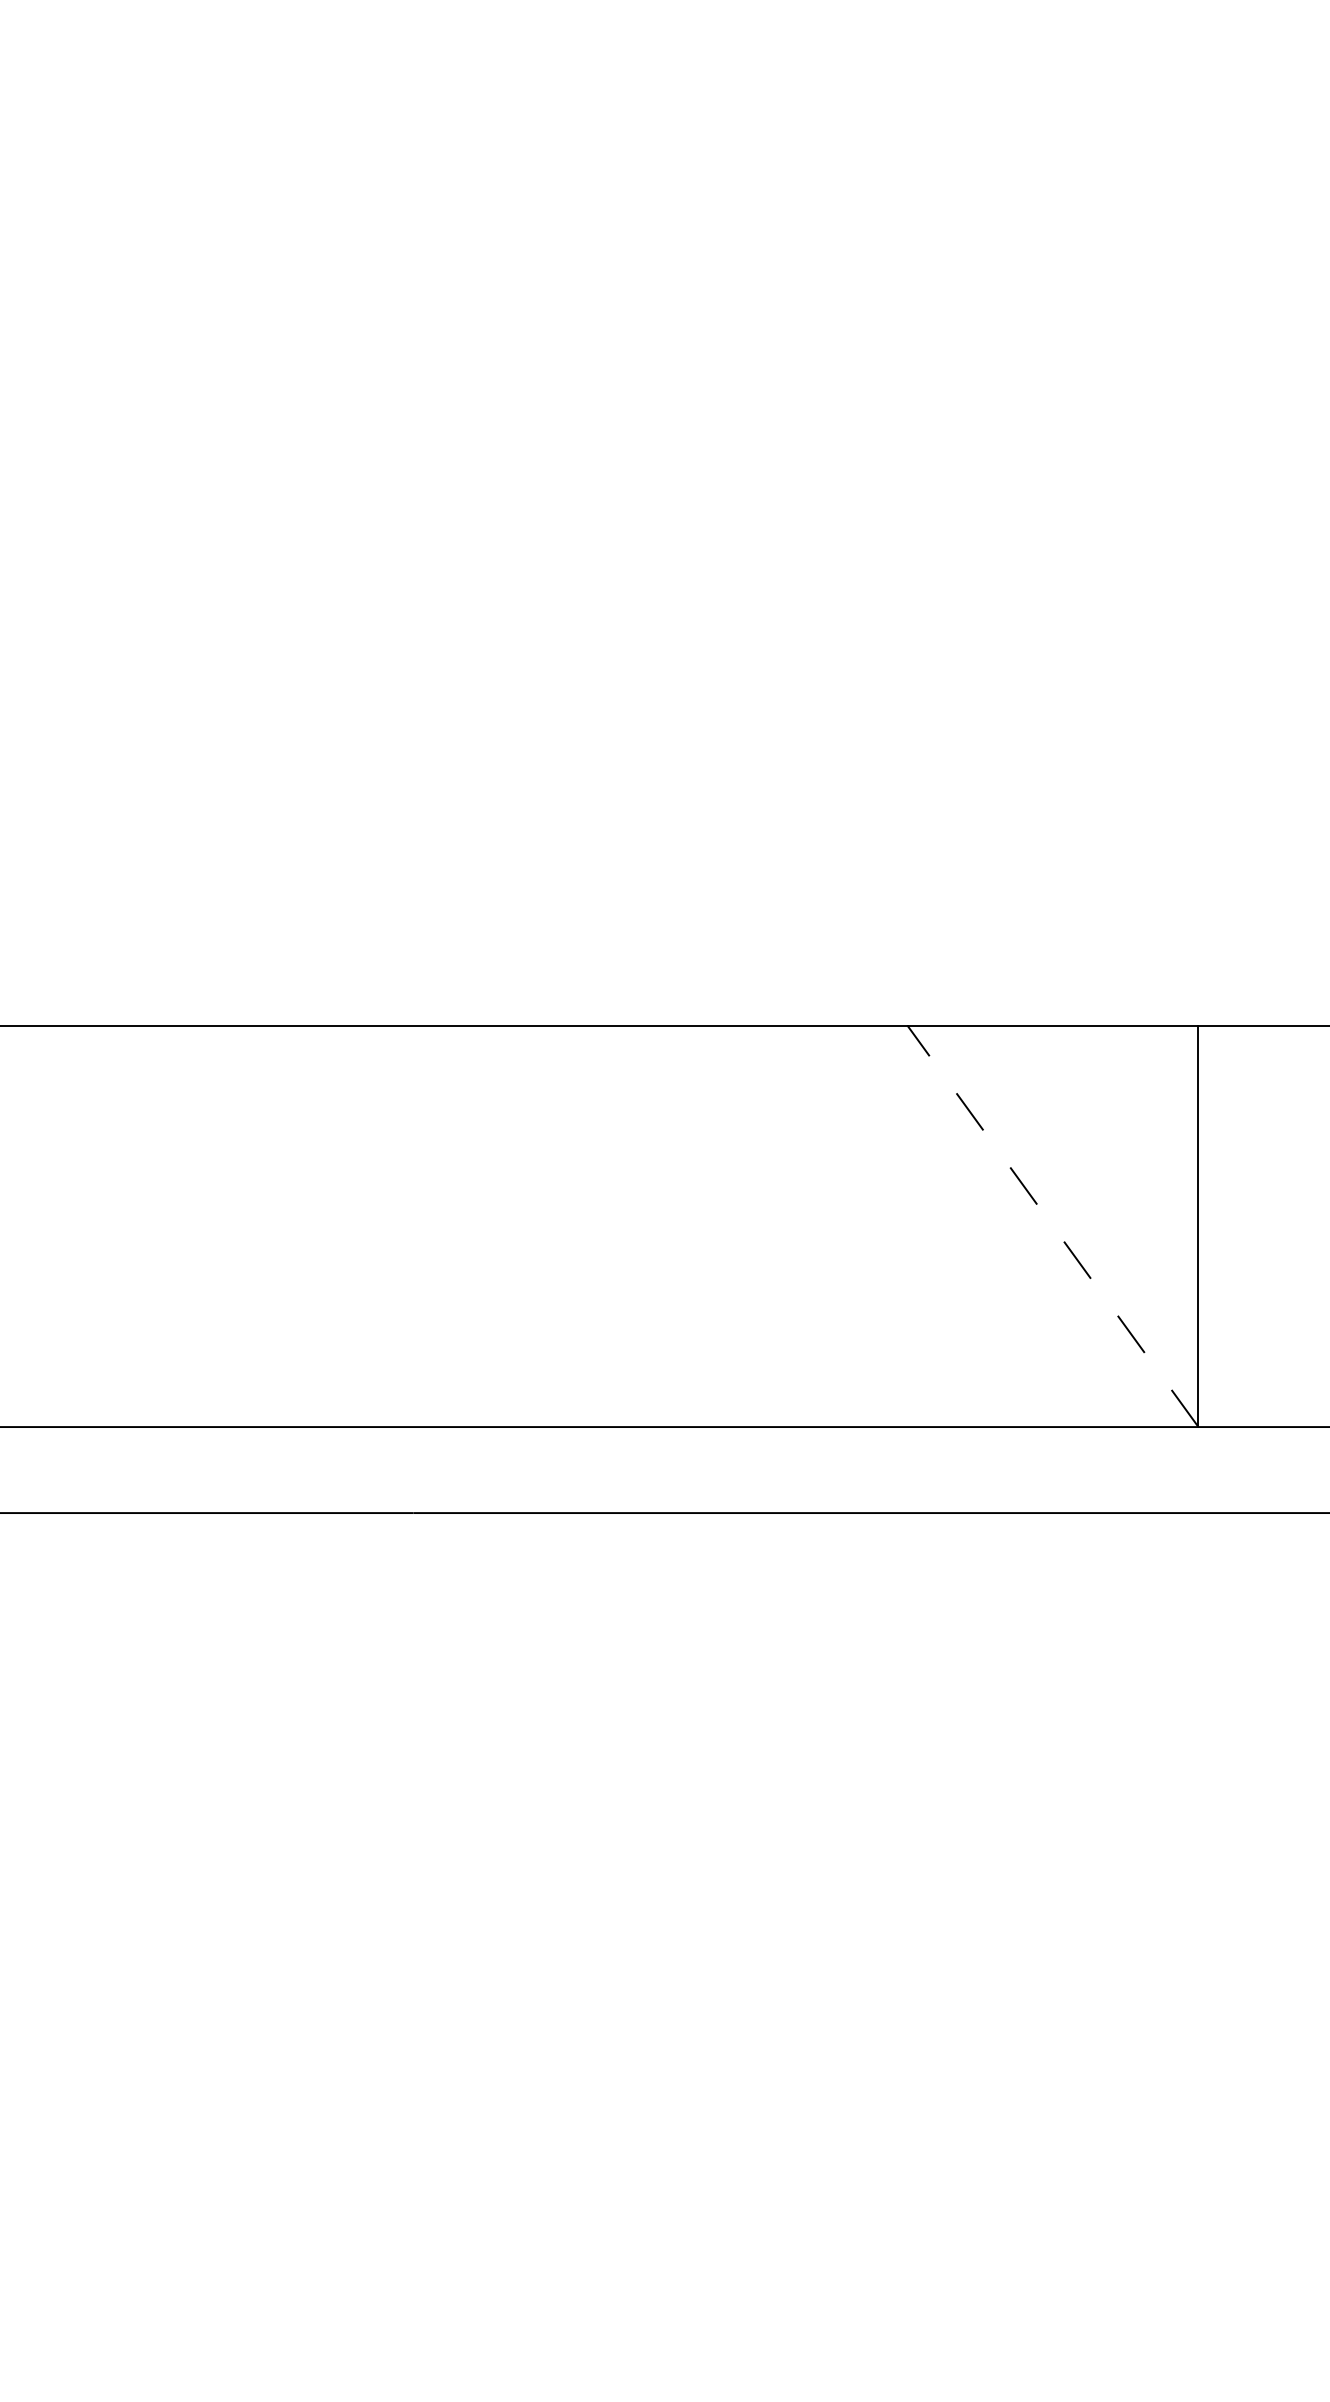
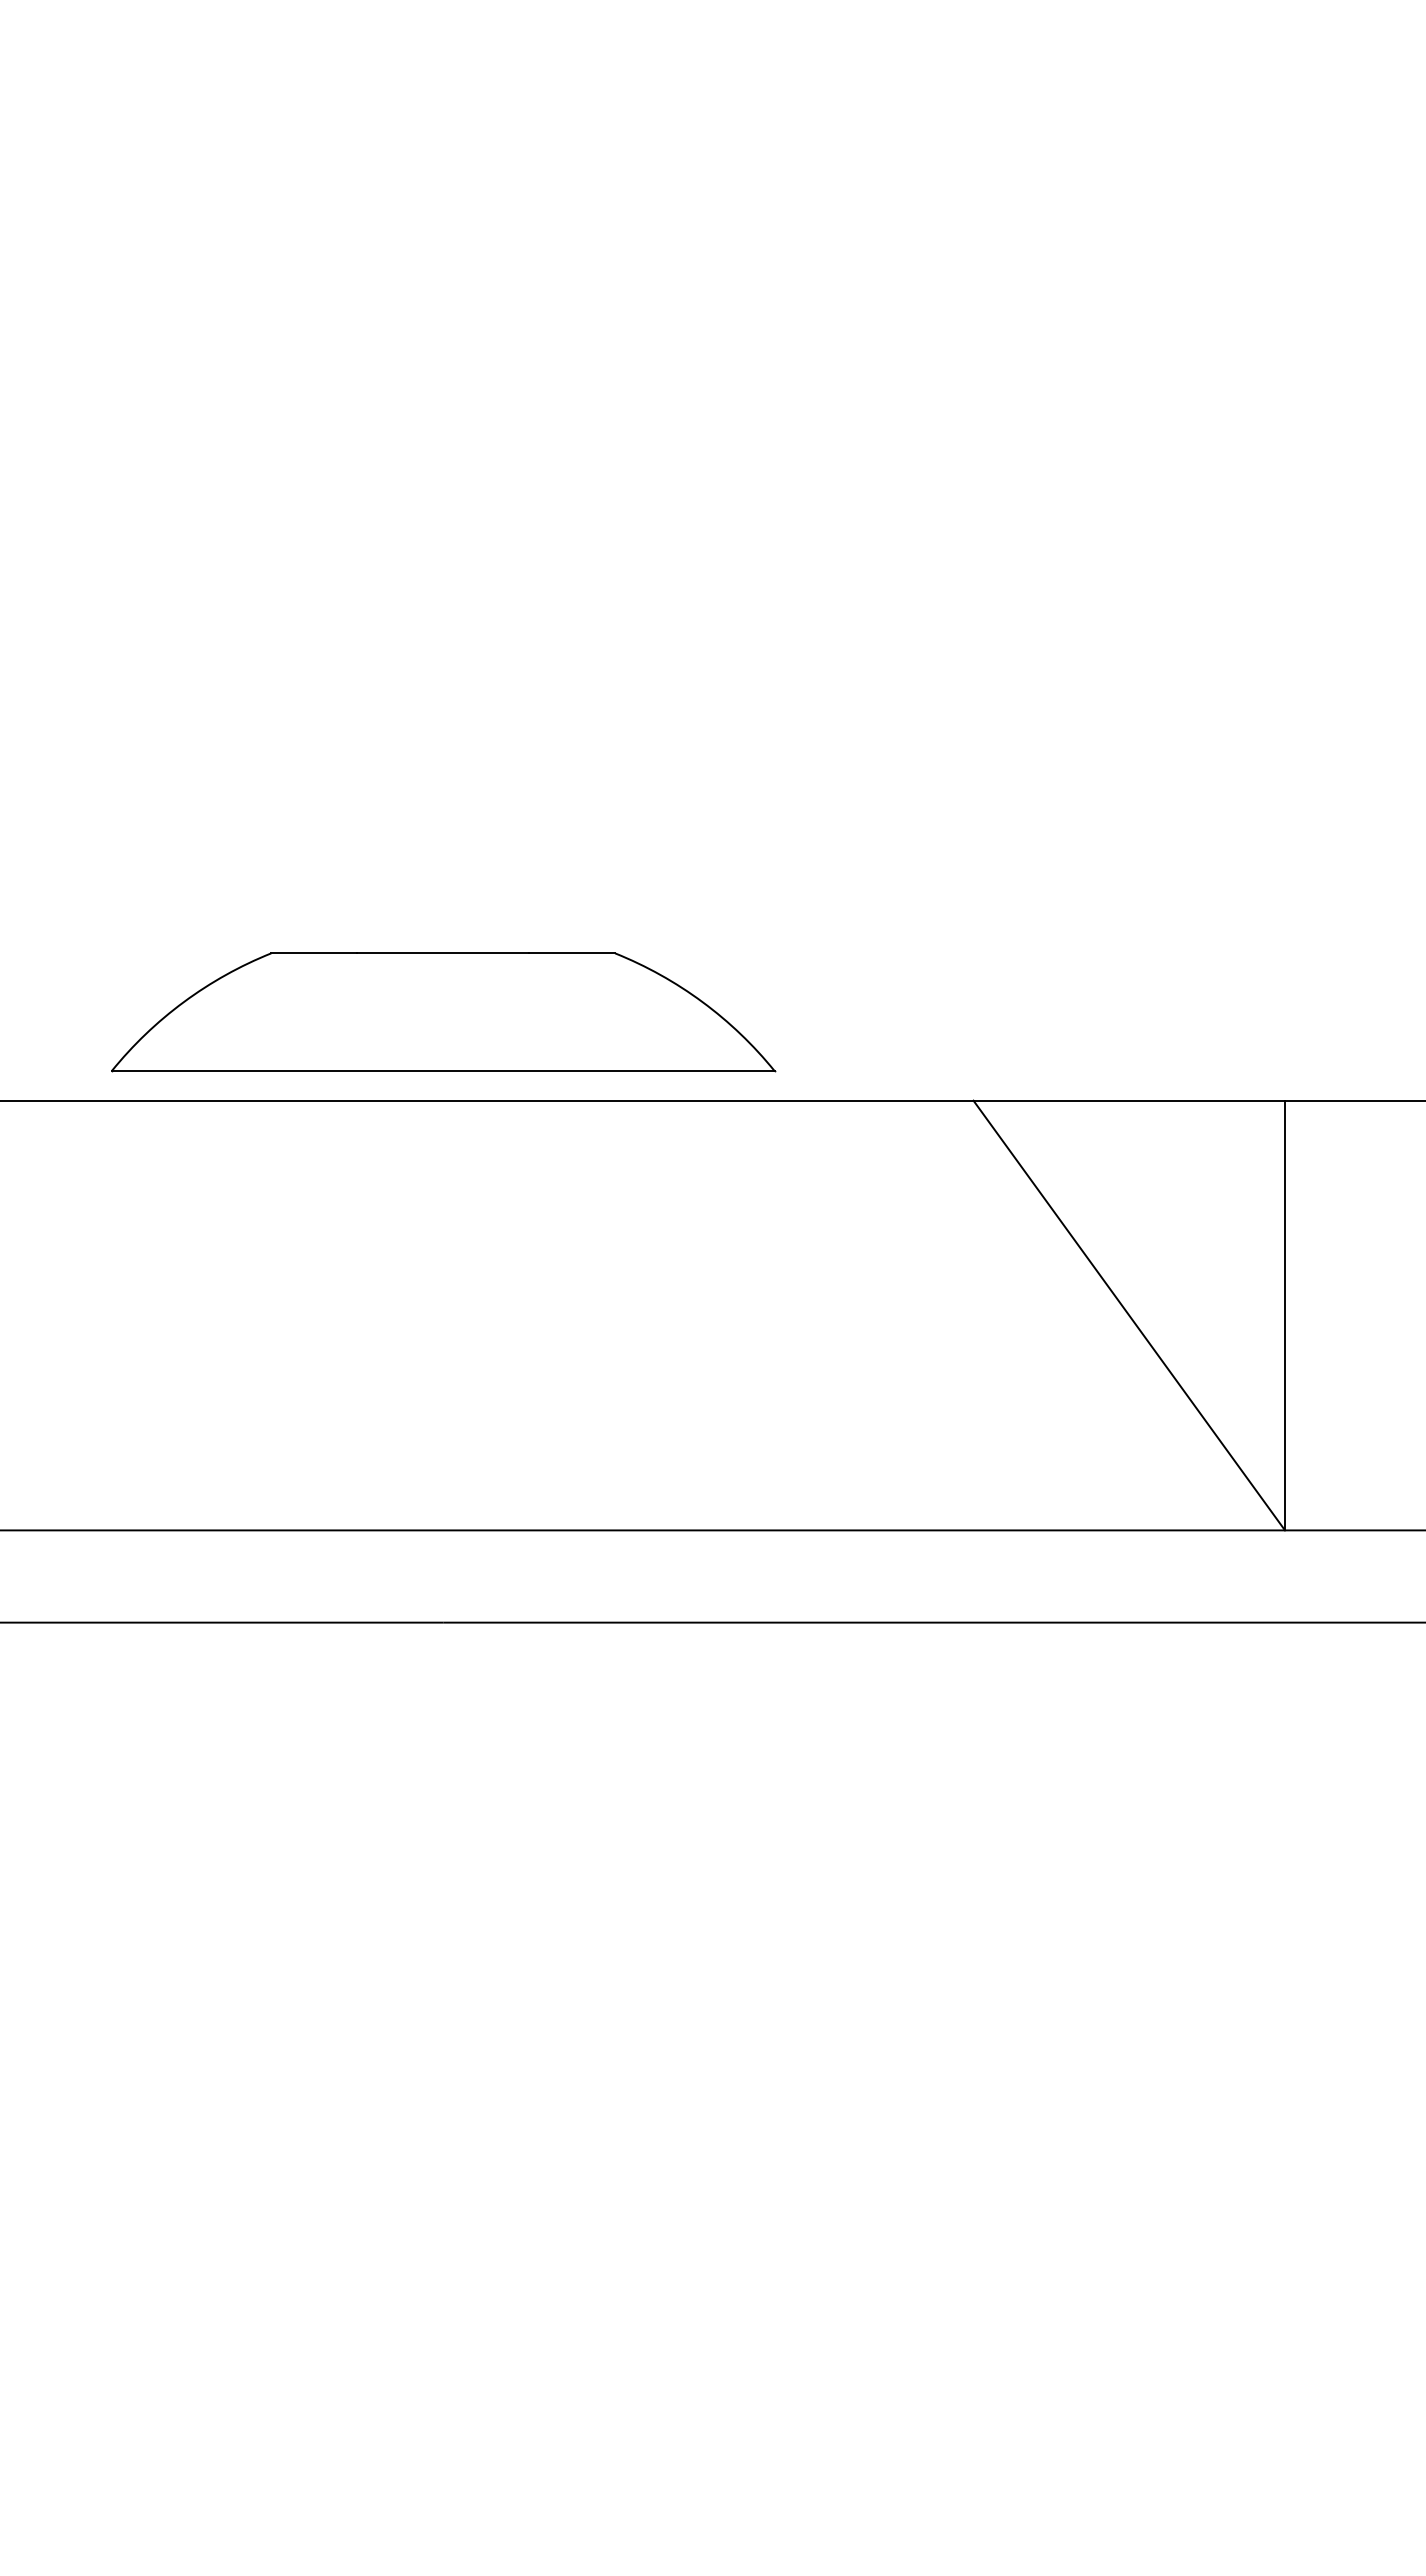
part: (413, 944) -> (443, 1012), added
line: (1052, 1226) -> (1128, 1315), dashed -> solid

